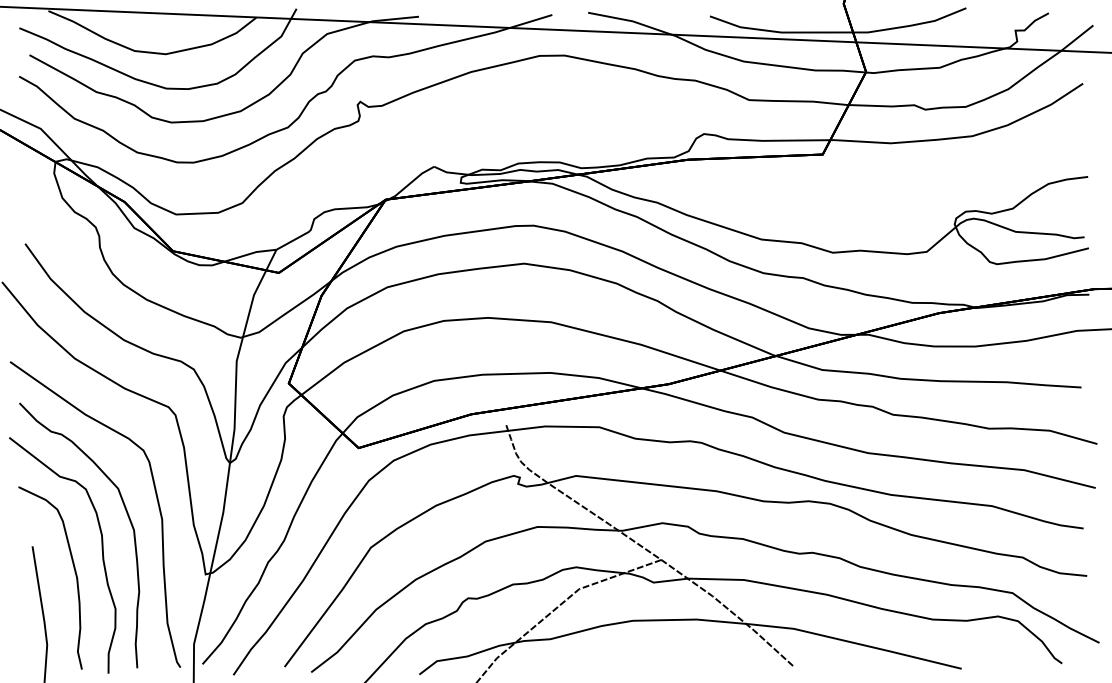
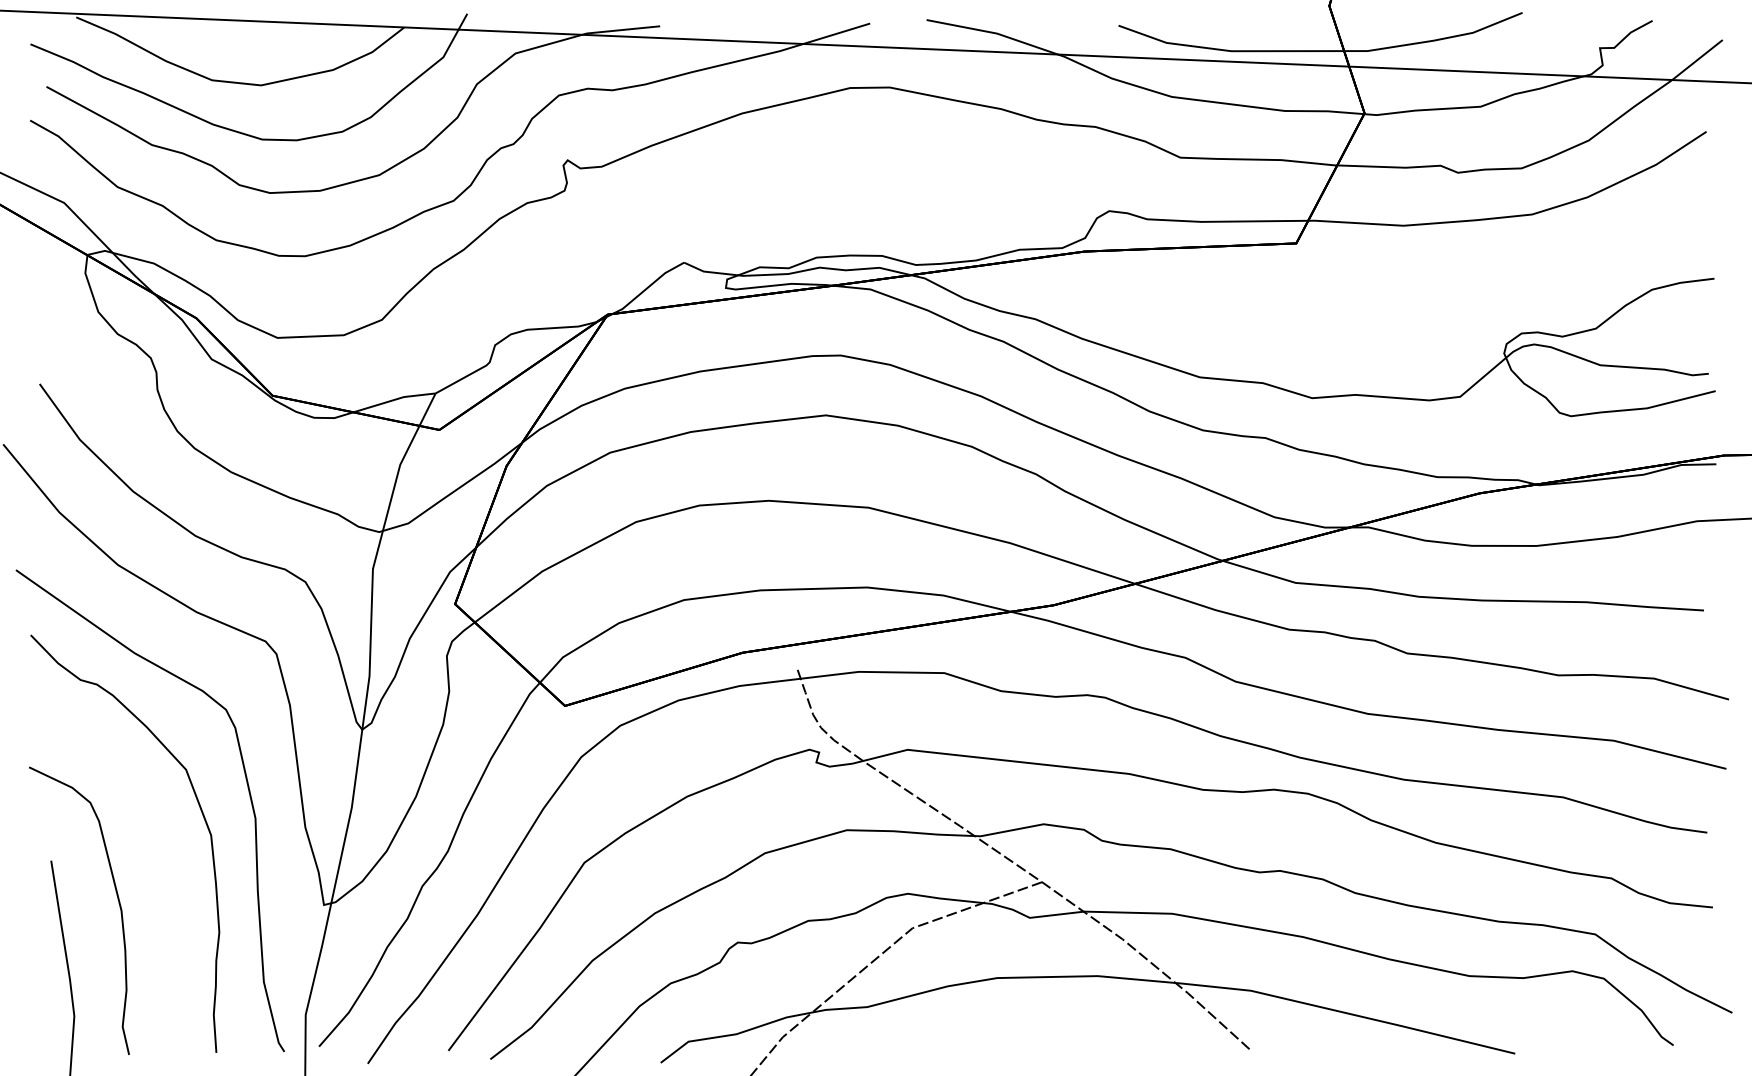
curve: (101, 549) -> (159, 865), removed

